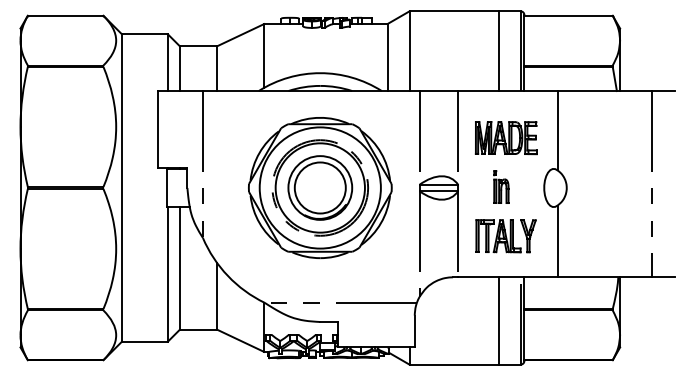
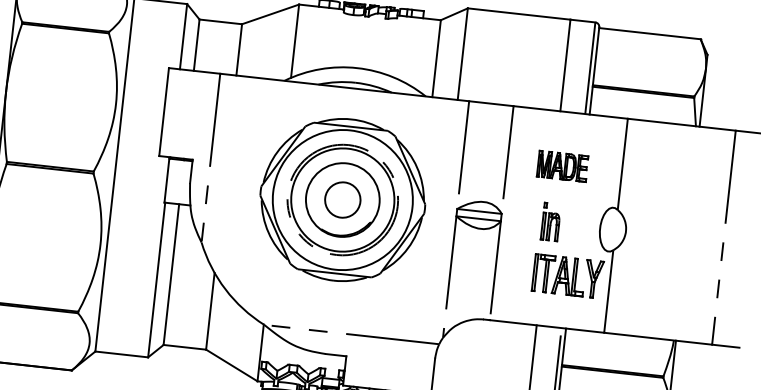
part: (505, 138) -> (561, 166), size x0.7
circle: (319, 187) -> (341, 199), size x0.6
part: (505, 236) -> (567, 276), moved

